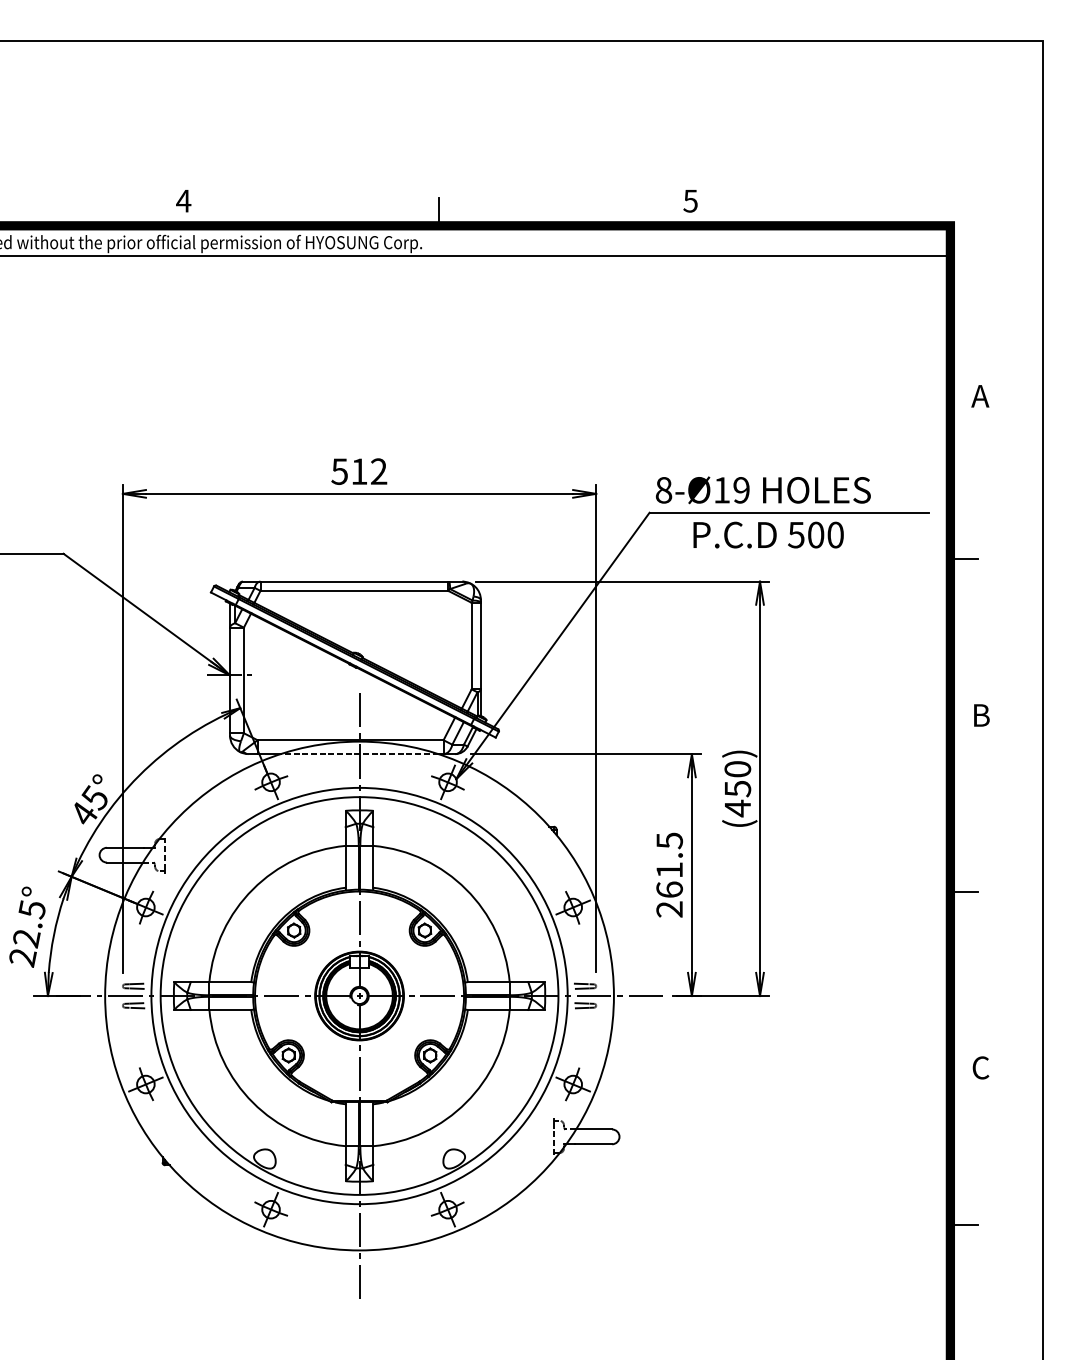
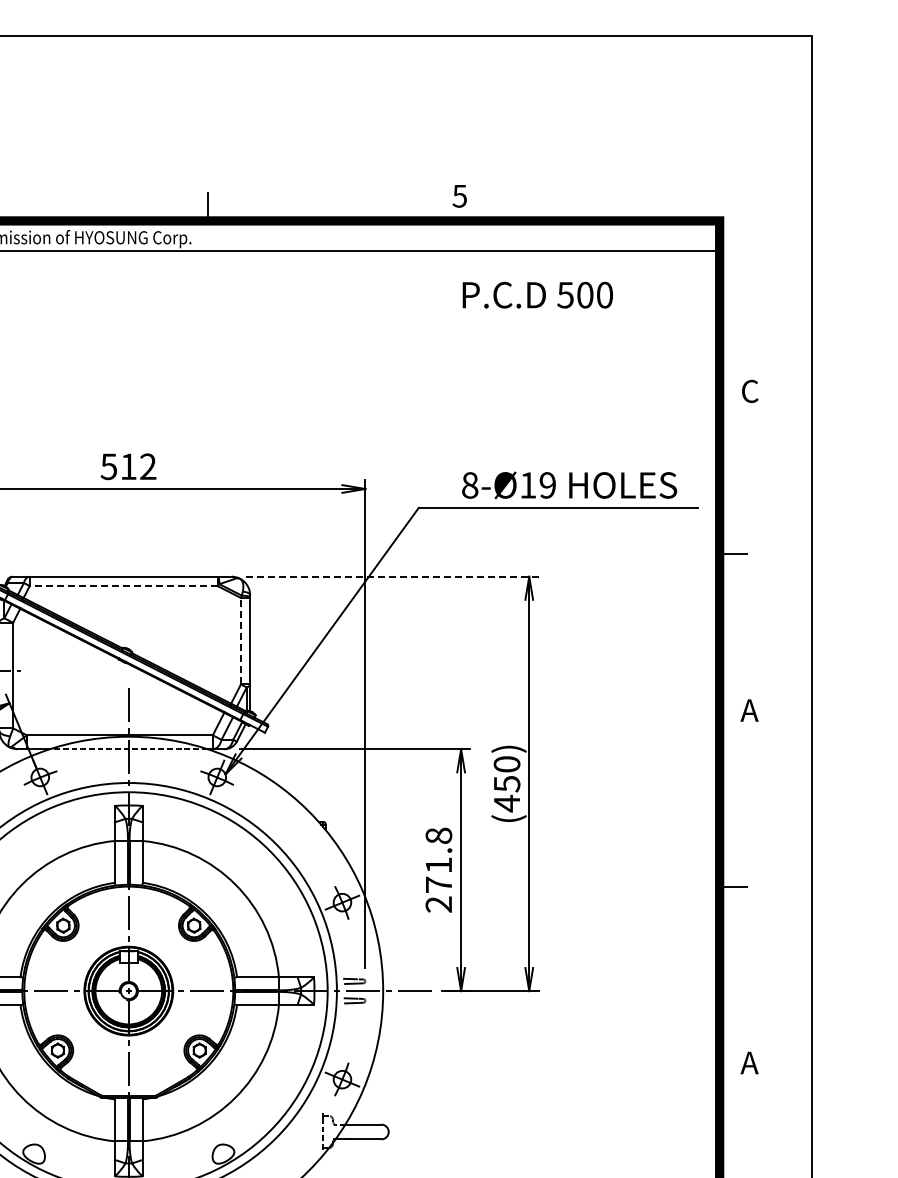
text: (980, 395) -> (749, 390), A -> C
text: (762, 490) -> (568, 485), moved
text: (768, 534) -> (537, 294), moved
line: (623, 581) -> (392, 576), solid -> dashed
line: (354, 590) -> (123, 585), solid -> dashed
line: (471, 645) -> (240, 640), solid -> dashed
text: (980, 715) -> (749, 710), B -> A
text: (669, 864) -> (438, 859), 261.5 -> 271.8
text: (980, 1067) -> (749, 1062), C -> A

